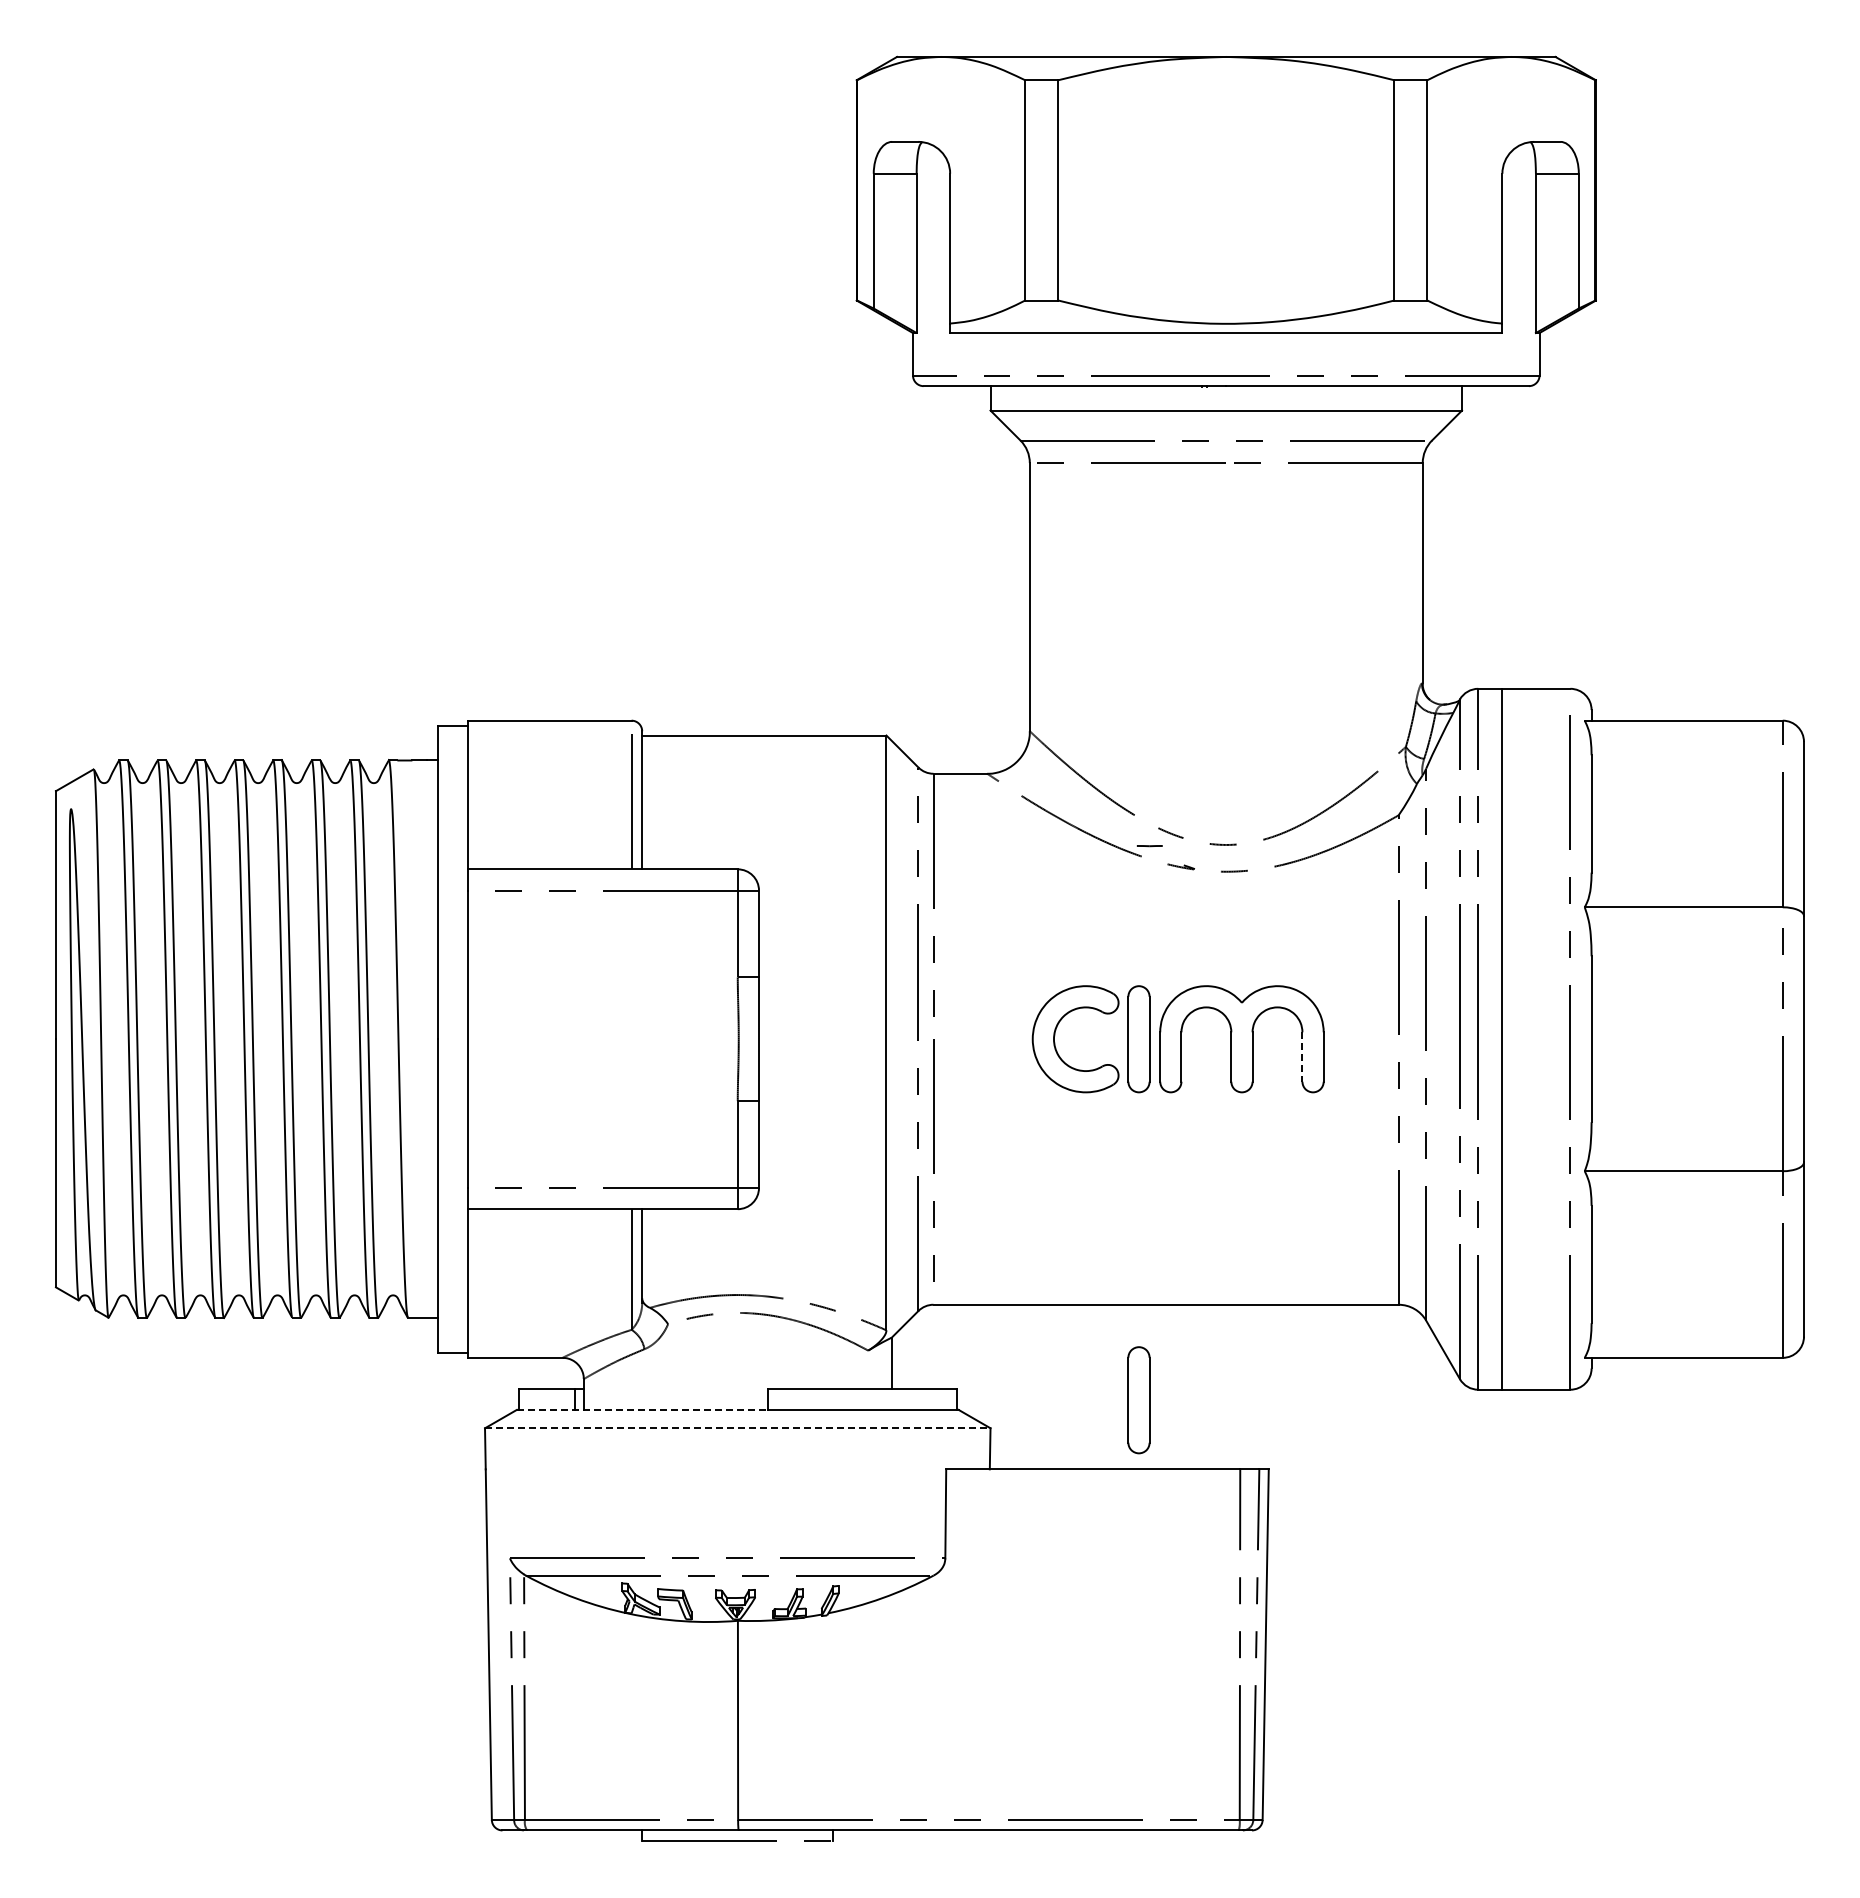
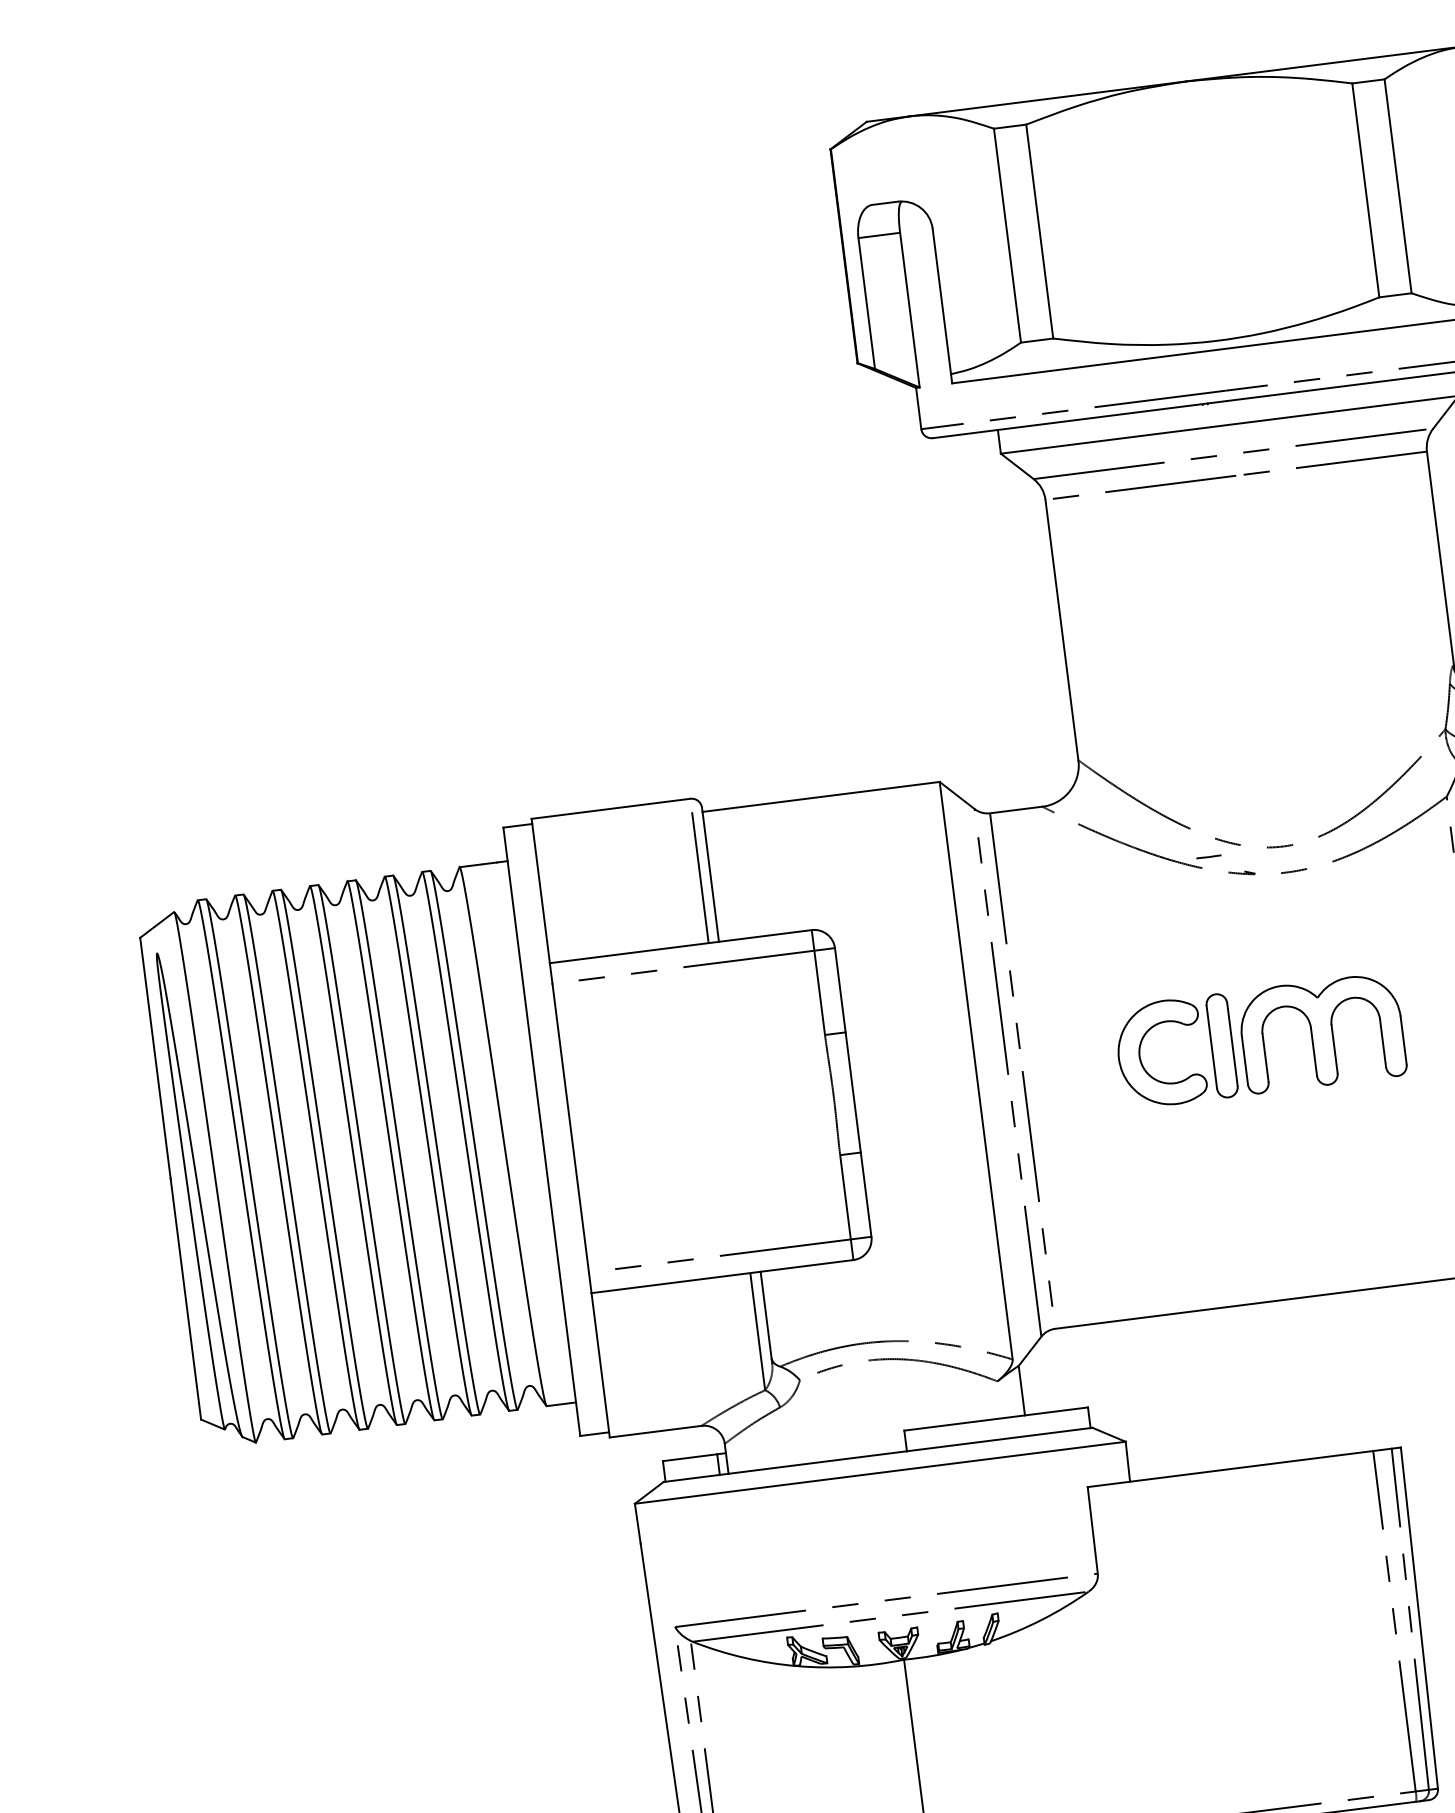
line: (1302, 1057) -> (1383, 1043), dashed -> solid
part: (1138, 1400) -> (1265, 1396), removed
line: (642, 1409) -> (785, 1466), dashed -> solid
line: (737, 1428) -> (880, 1473), dashed -> solid

